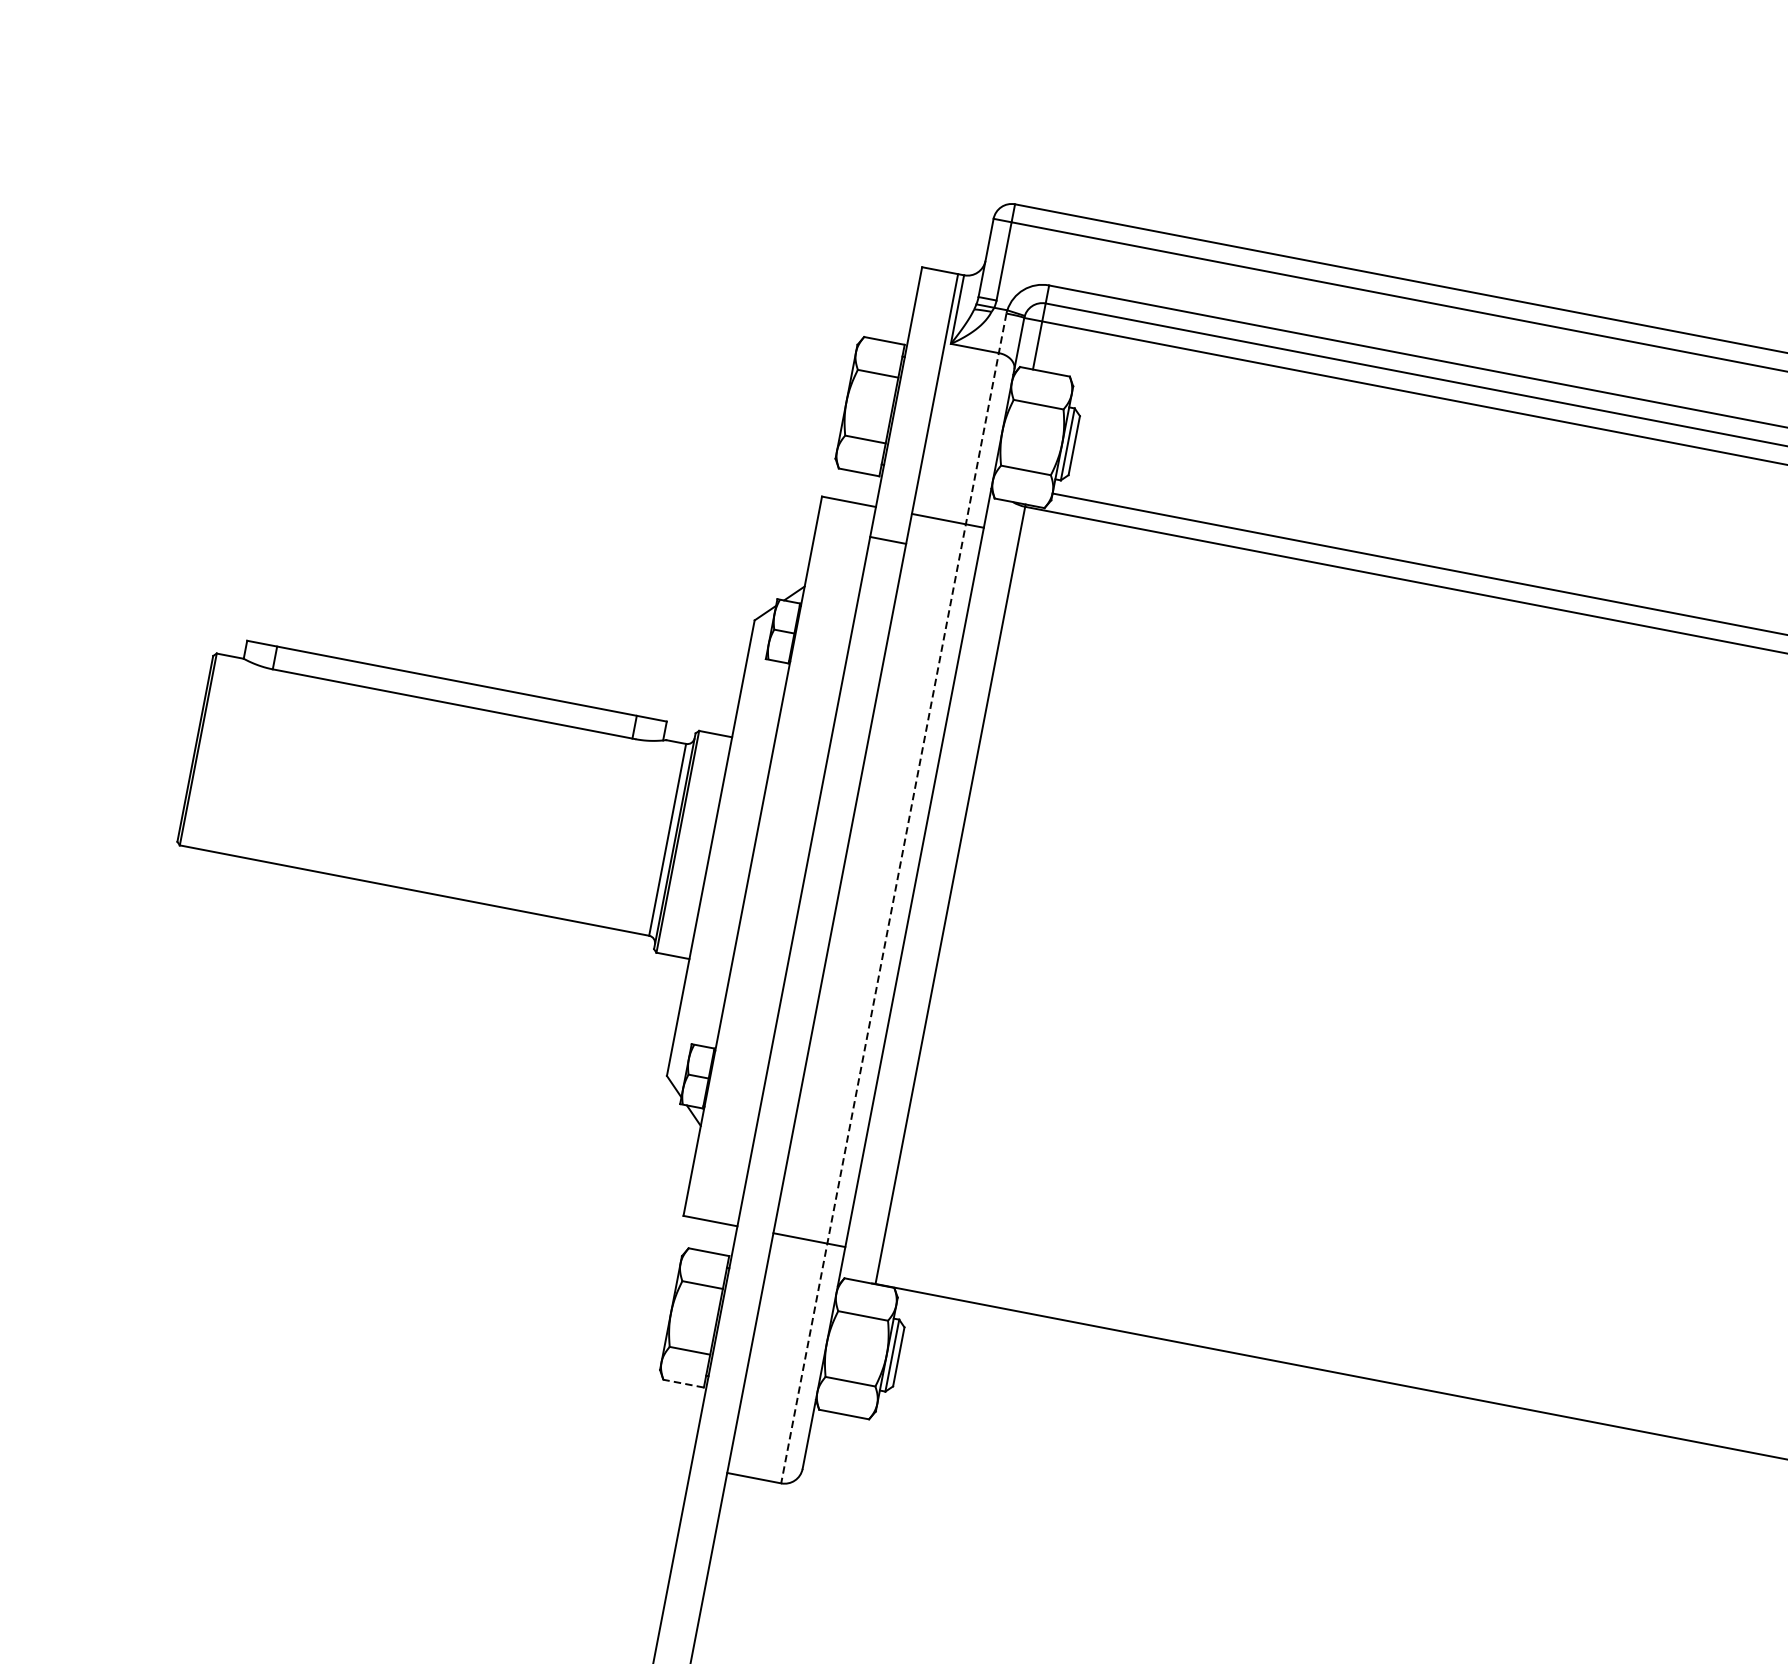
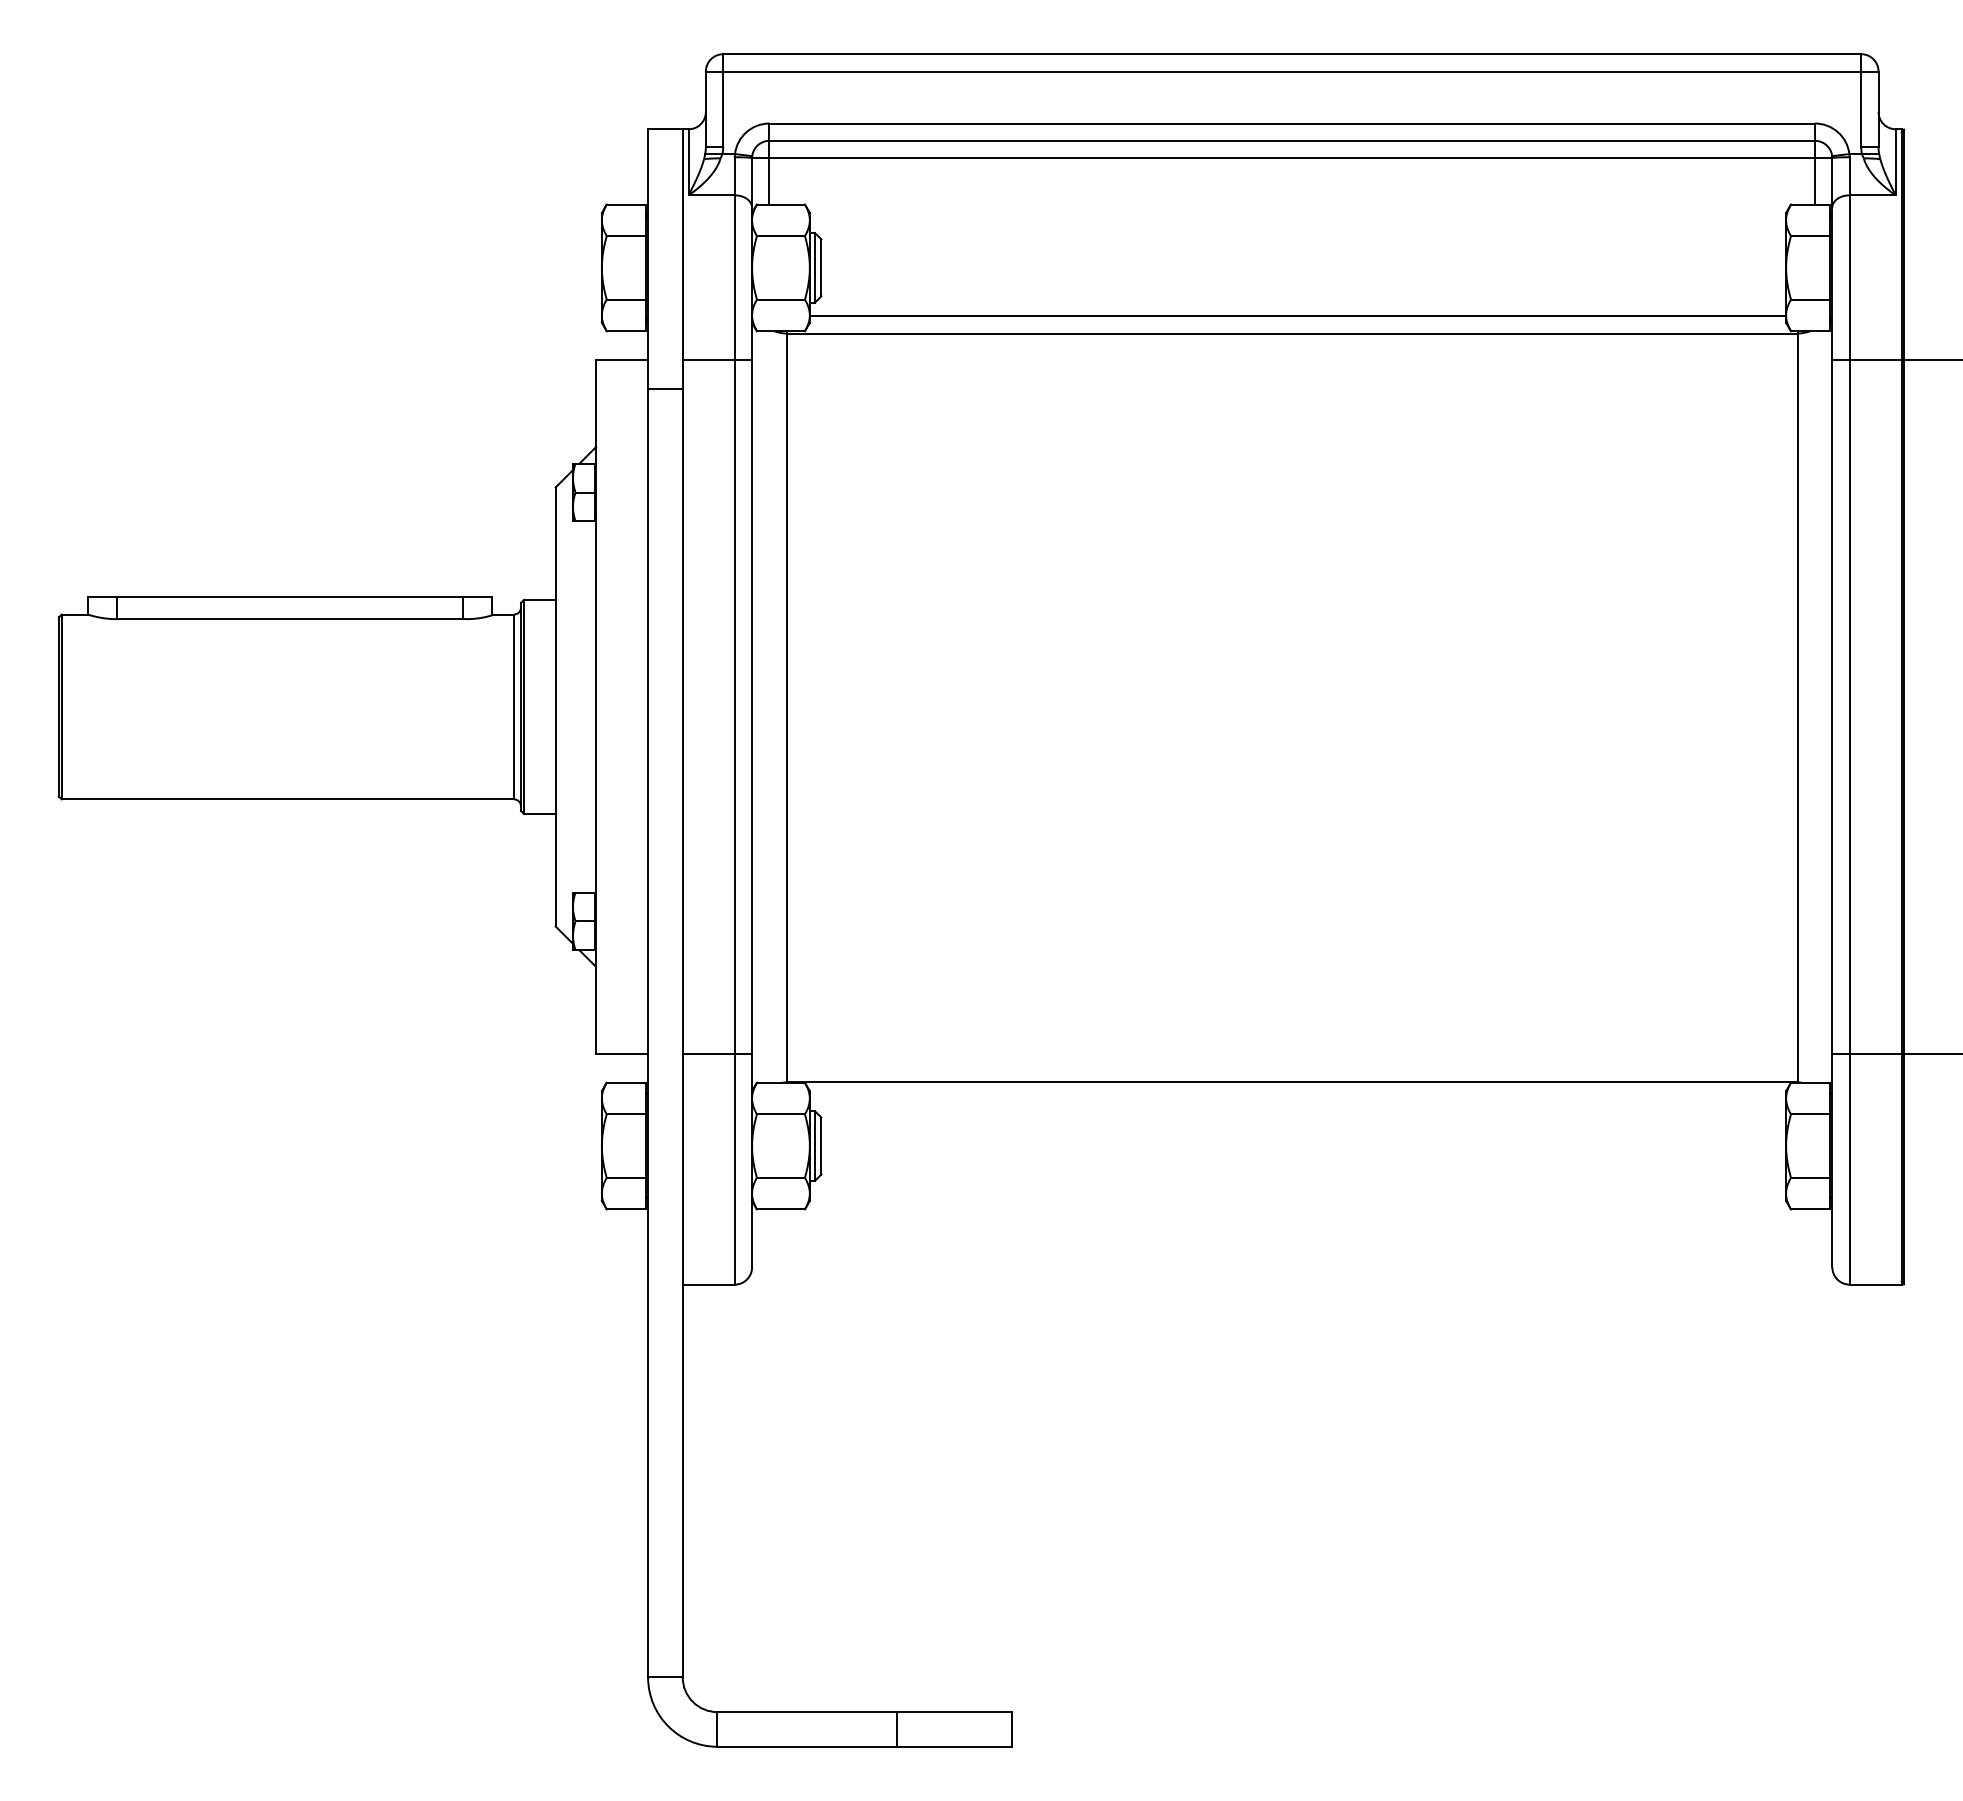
line: (893, 897) -> (734, 720), dashed -> solid
line: (683, 1383) -> (626, 1209), dashed -> solid

